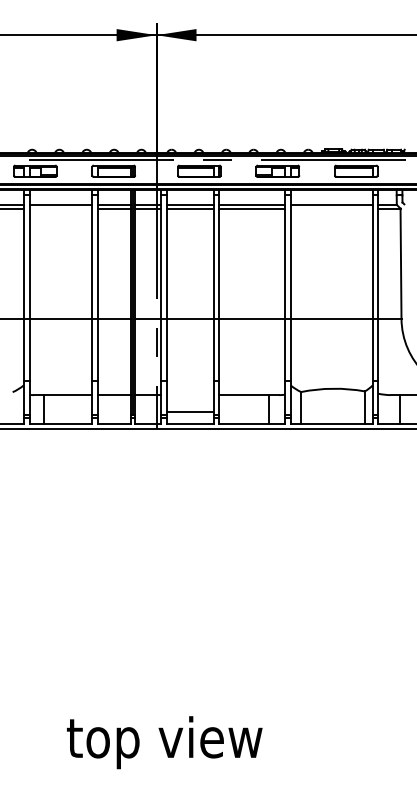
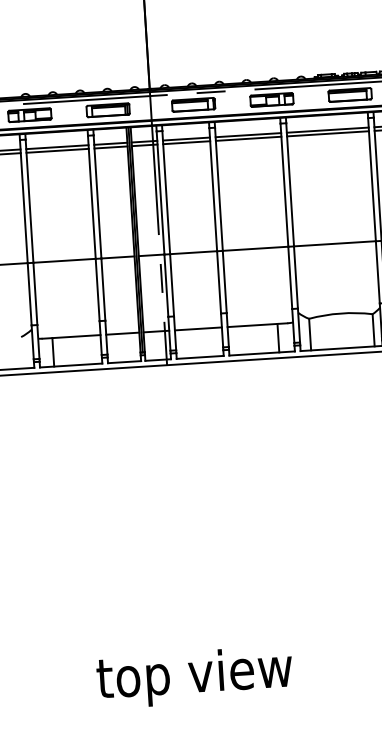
line: (60, 208) -> (57, 150), added
line: (331, 208) -> (327, 133), added
line: (189, 412) -> (197, 329), moved

